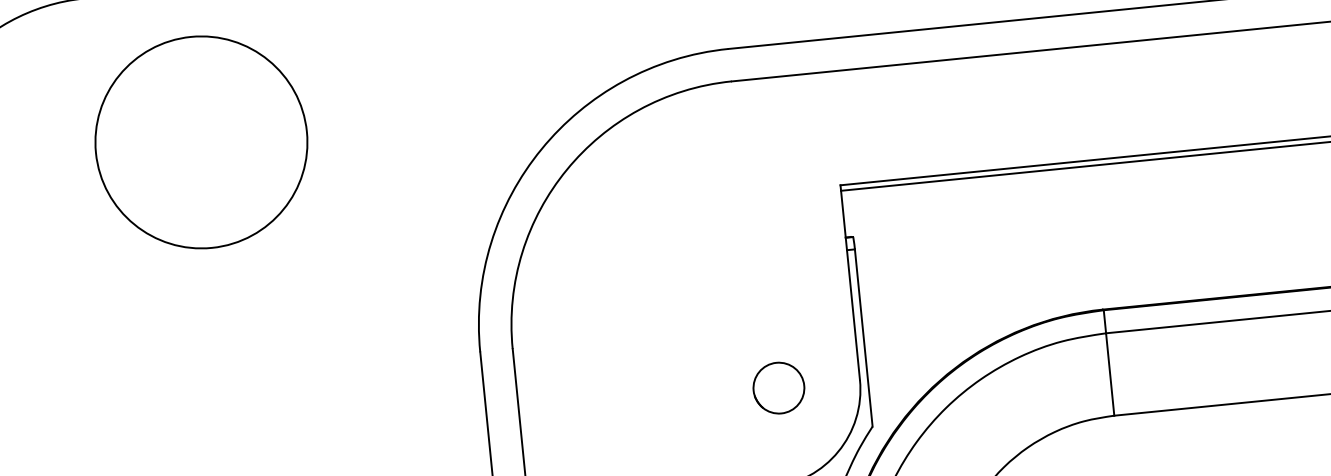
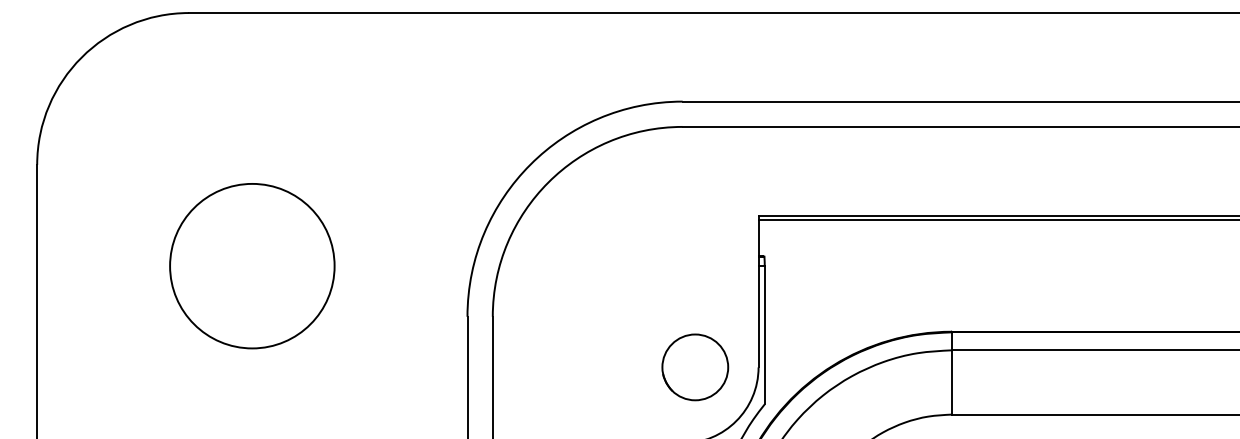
circle: (201, 142) -> (252, 266), moved
part: (779, 388) -> (695, 367), size x1.67

